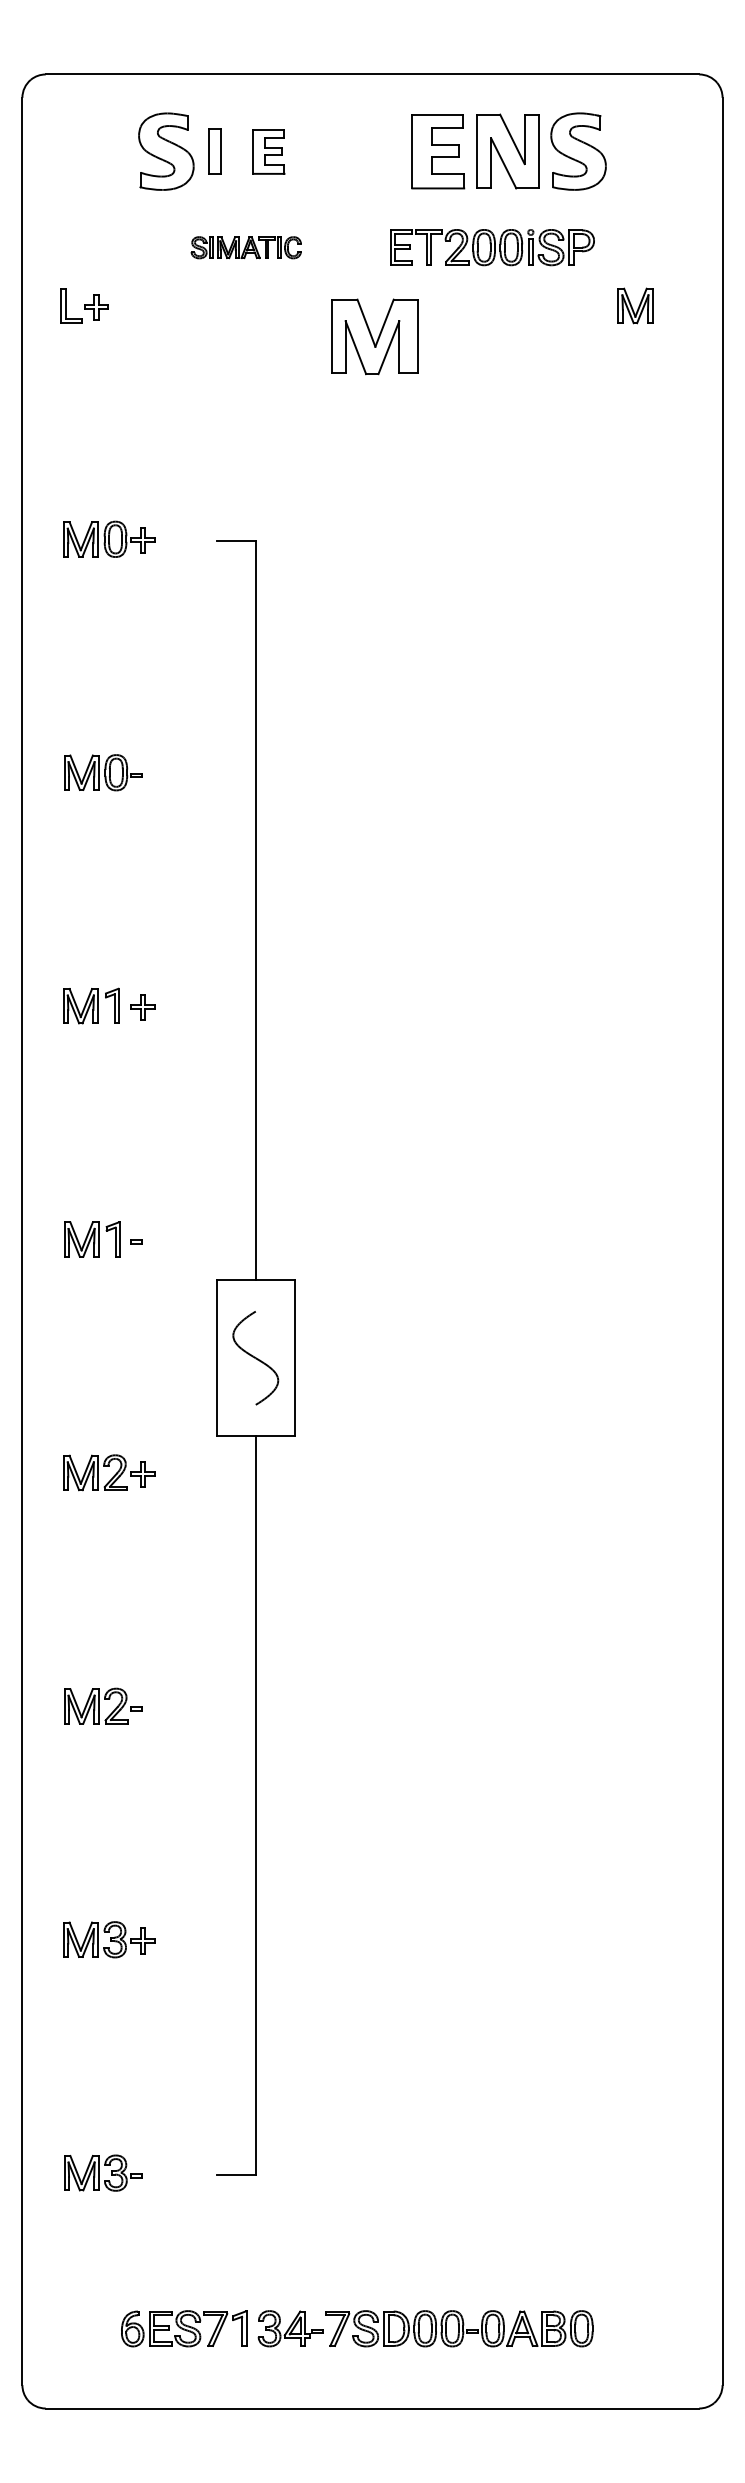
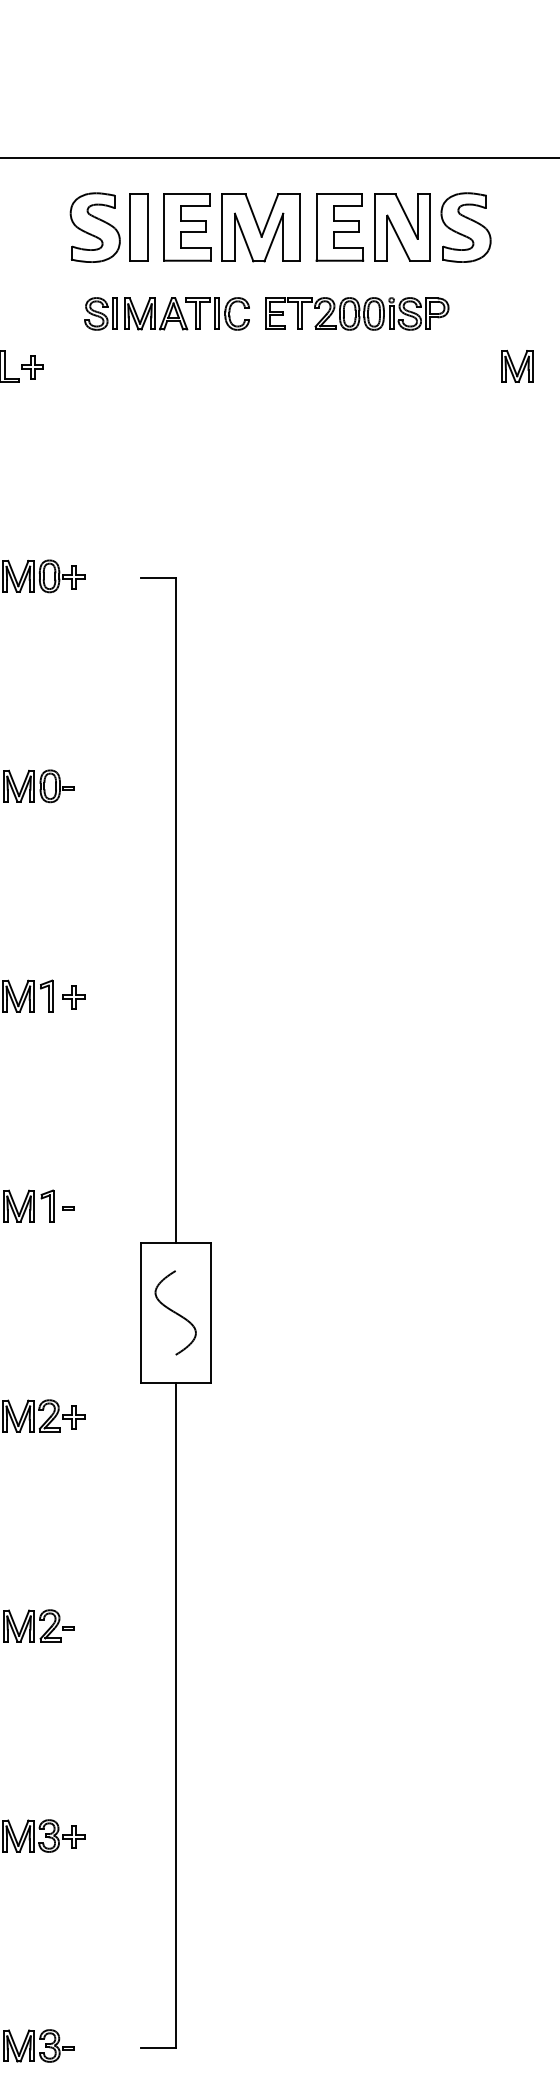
part: (214, 151) -> (138, 227), size x1.67
part: (268, 151) -> (187, 227), size x1.67
part: (246, 247) -> (167, 313), size x1.67
part: (492, 247) -> (357, 313), moved
part: (374, 336) -> (260, 227), moved

